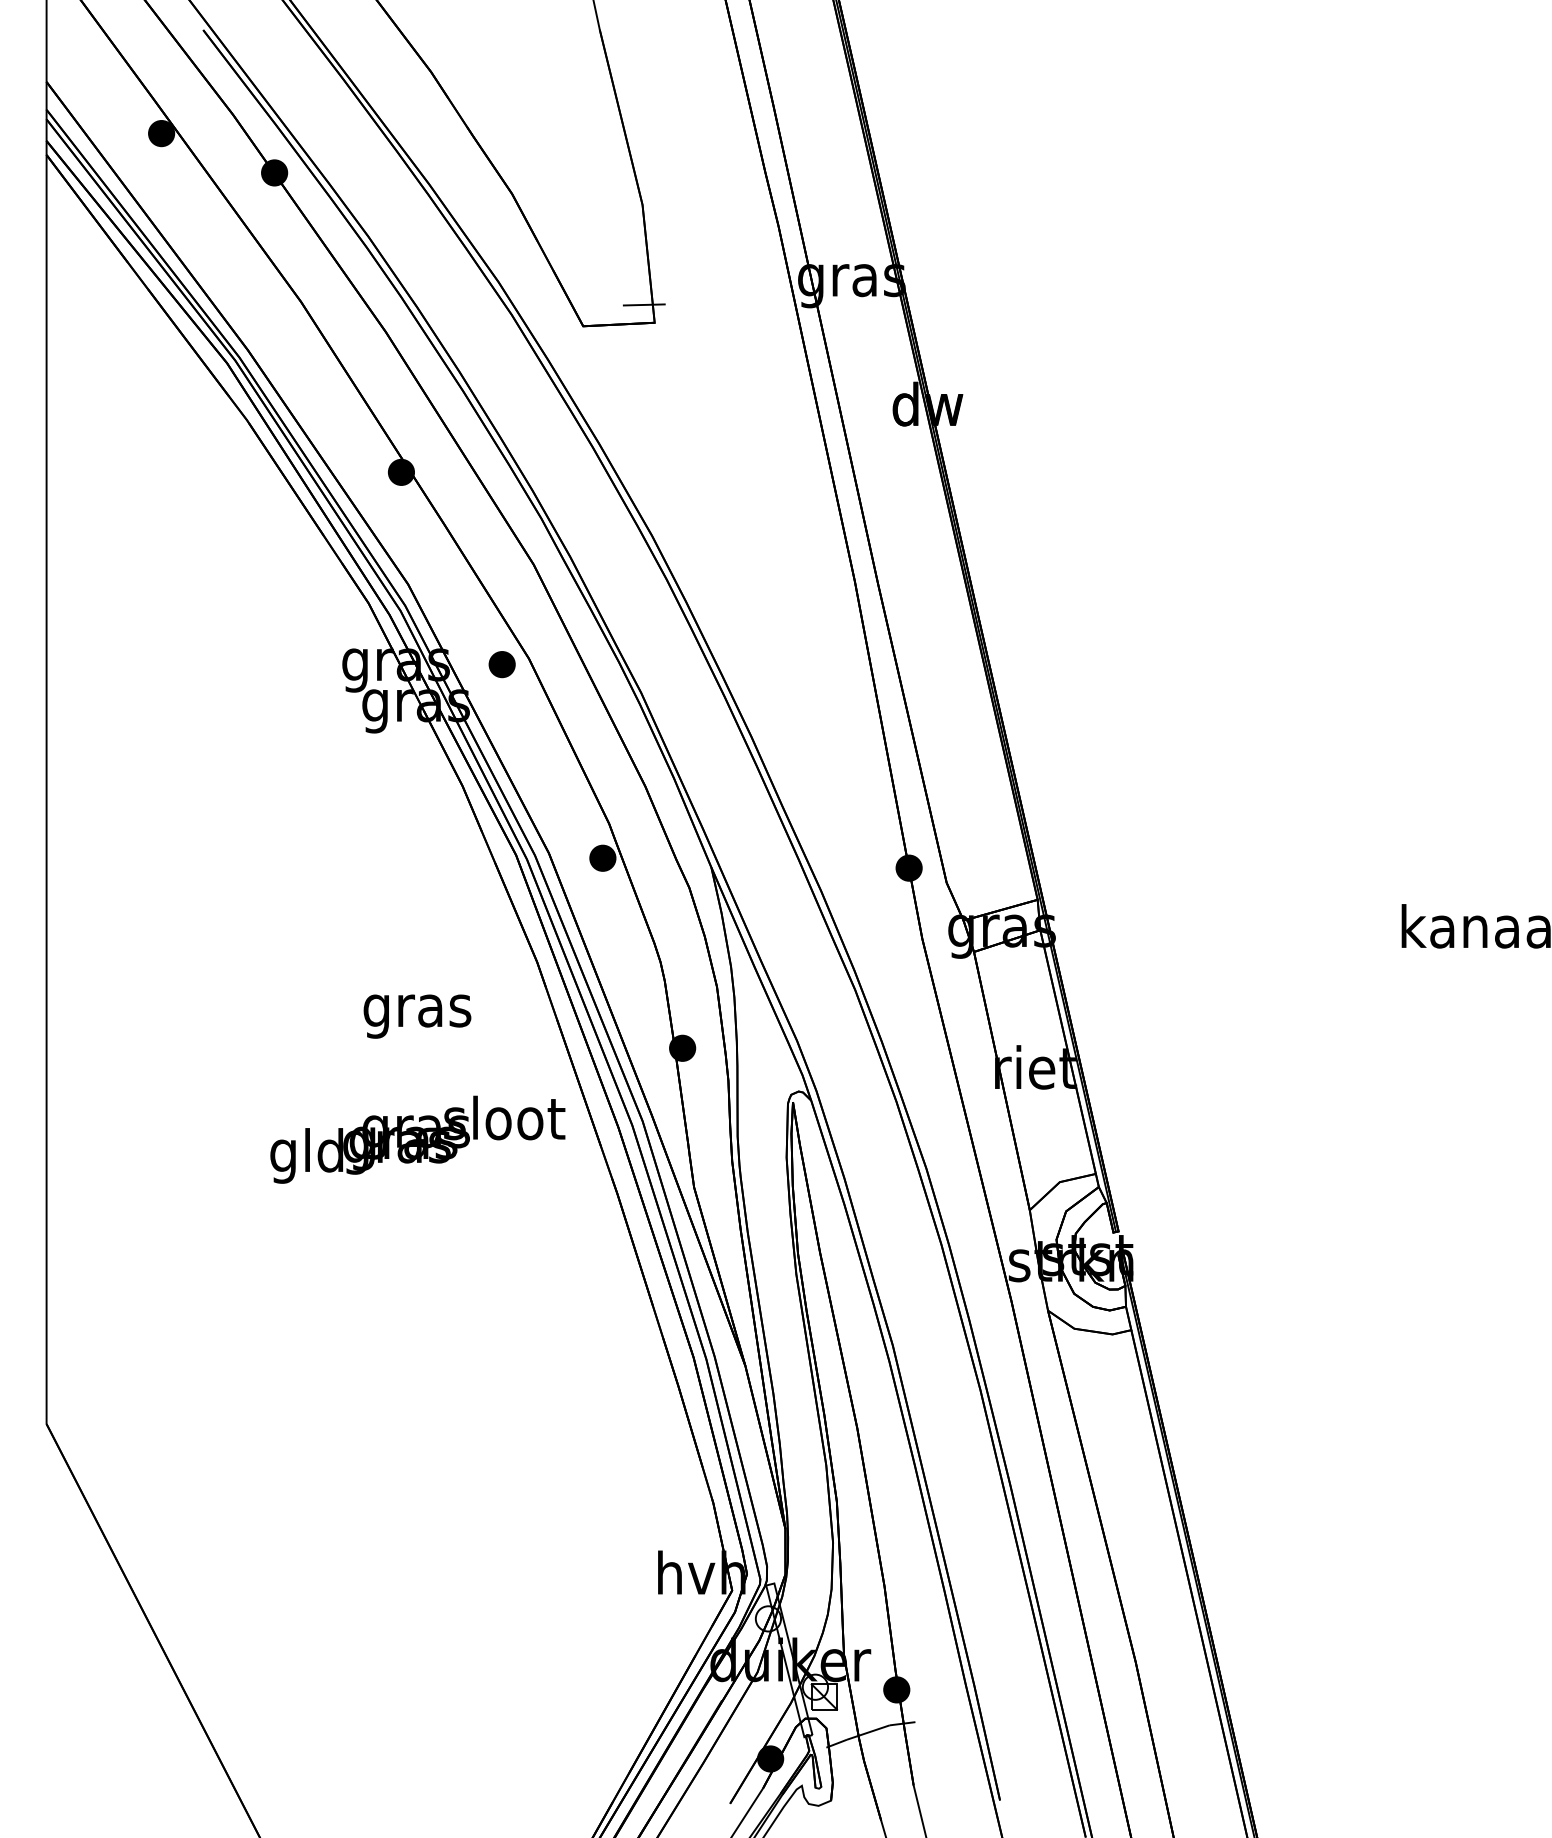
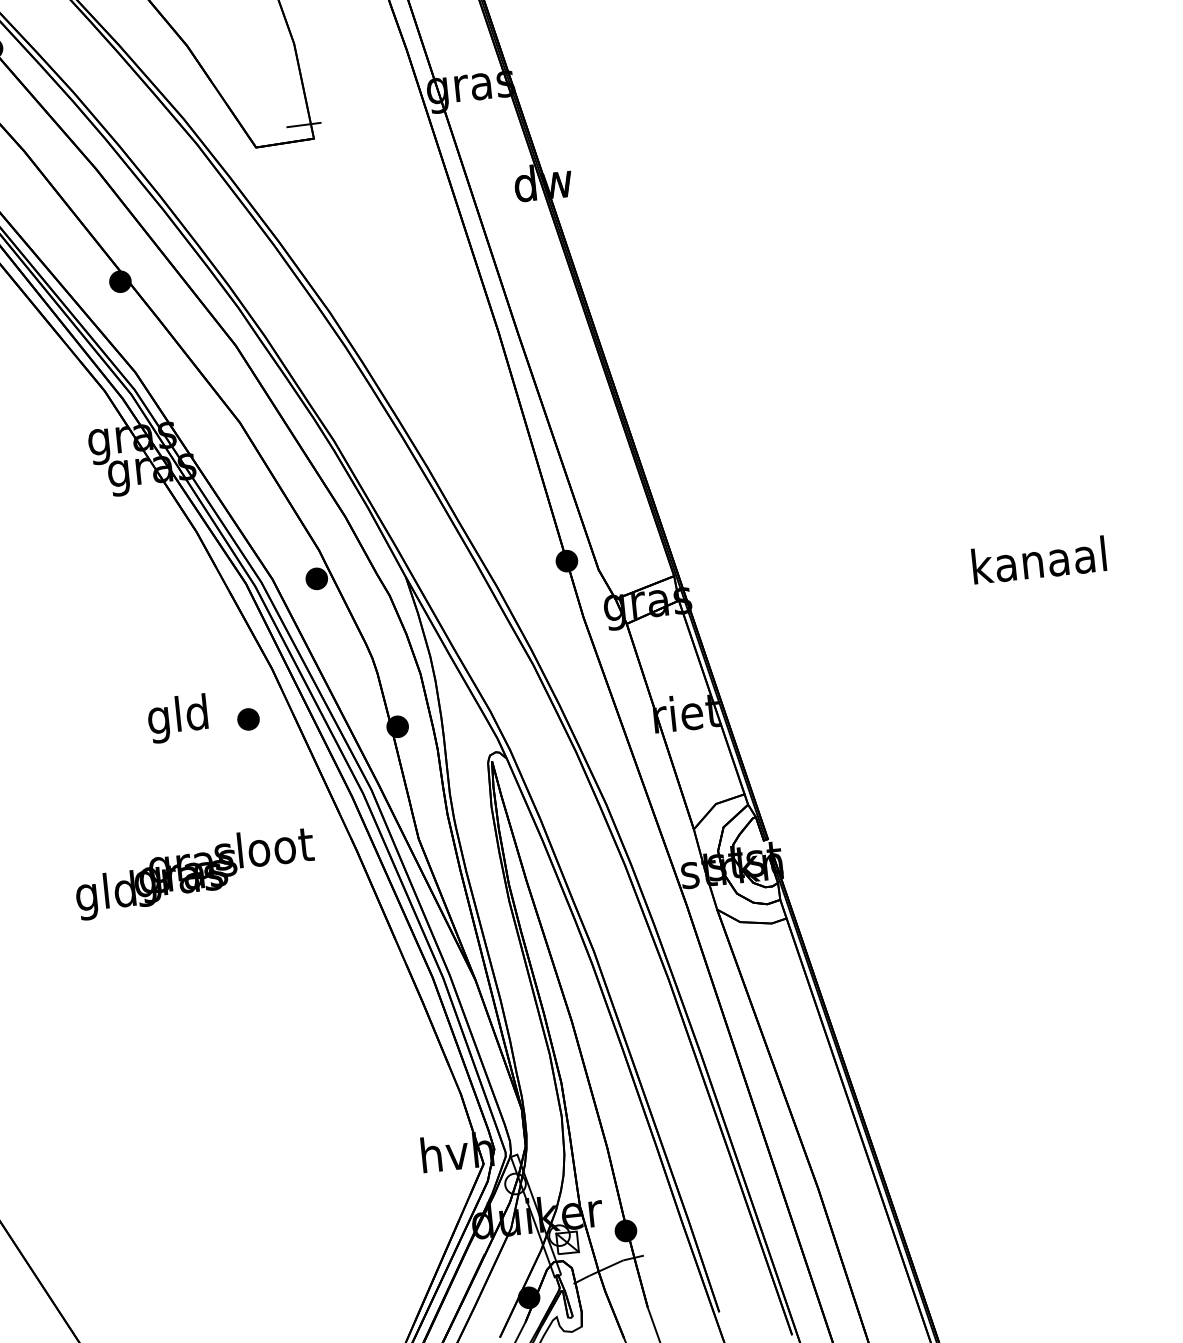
part: (501, 664) -> (247, 719), moved
text: (417, 1010) -> (178, 718), gras -> gld
text: (417, 1139) -> (194, 872), moved

